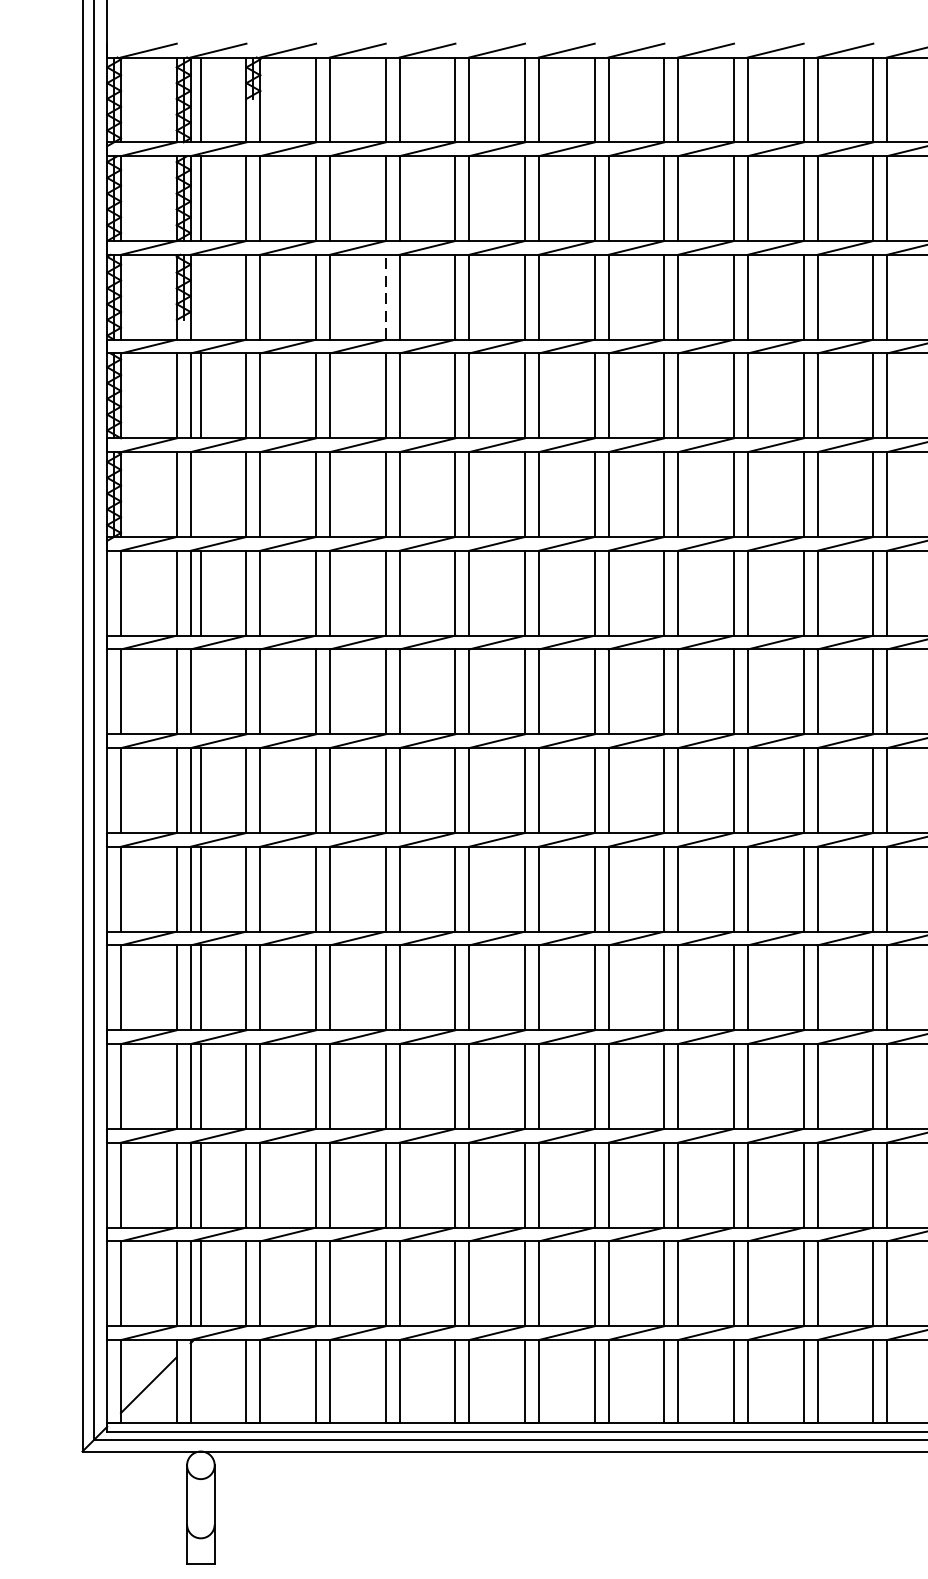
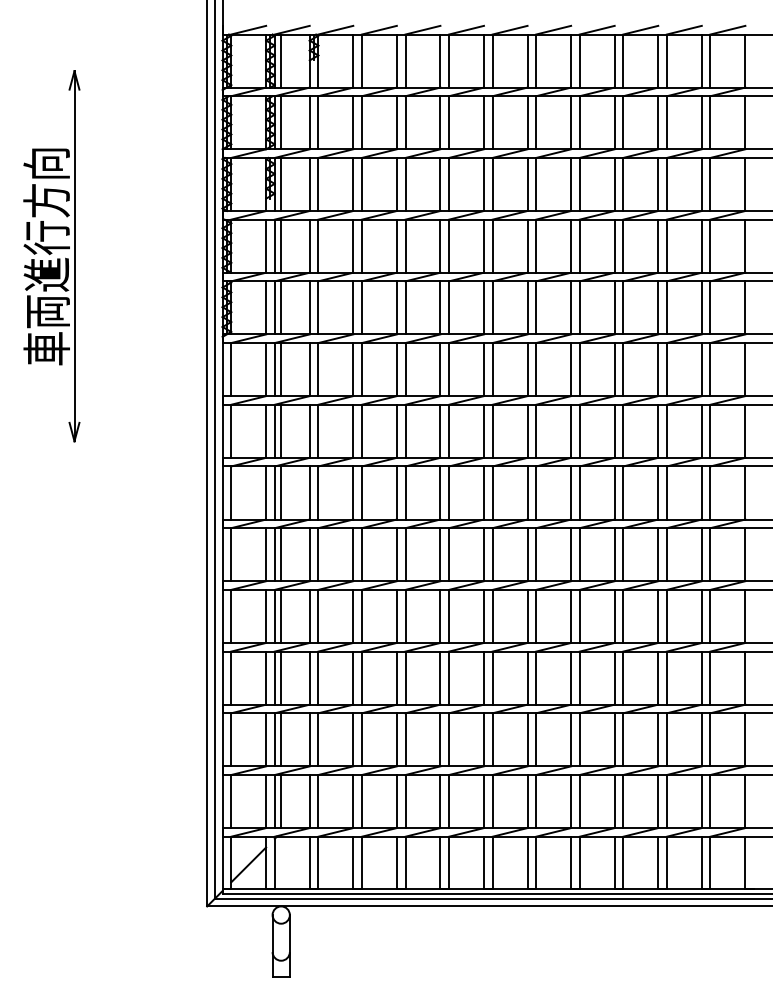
line: (201, 297) -> (281, 184), added
line: (385, 297) -> (396, 184), dashed -> solid
line: (201, 493) -> (281, 307), added
line: (201, 690) -> (281, 430), added

